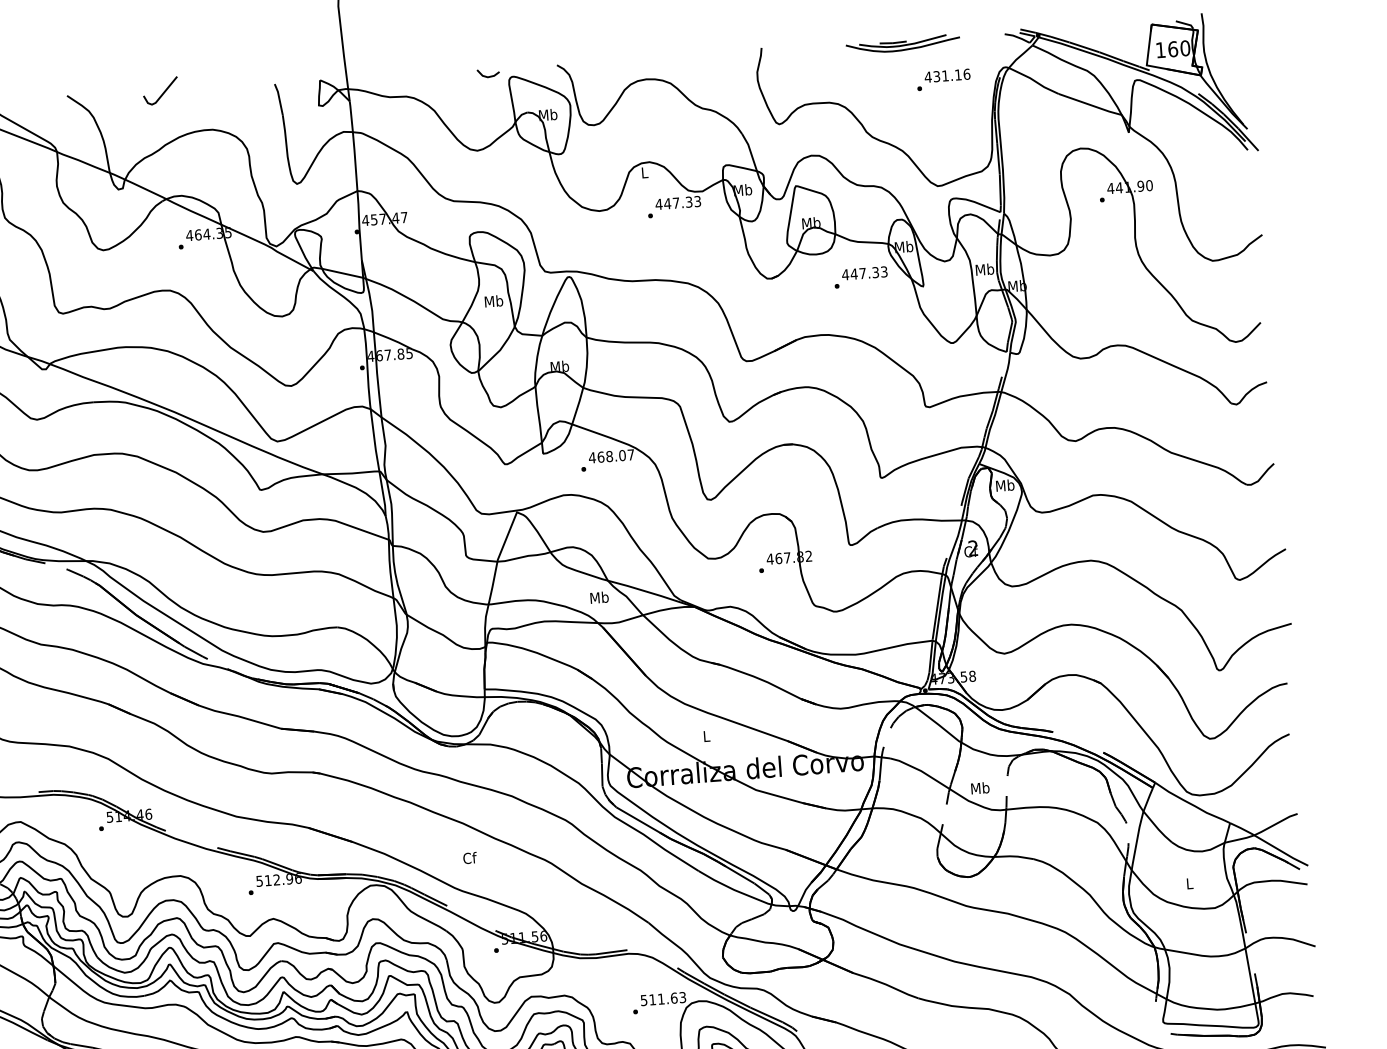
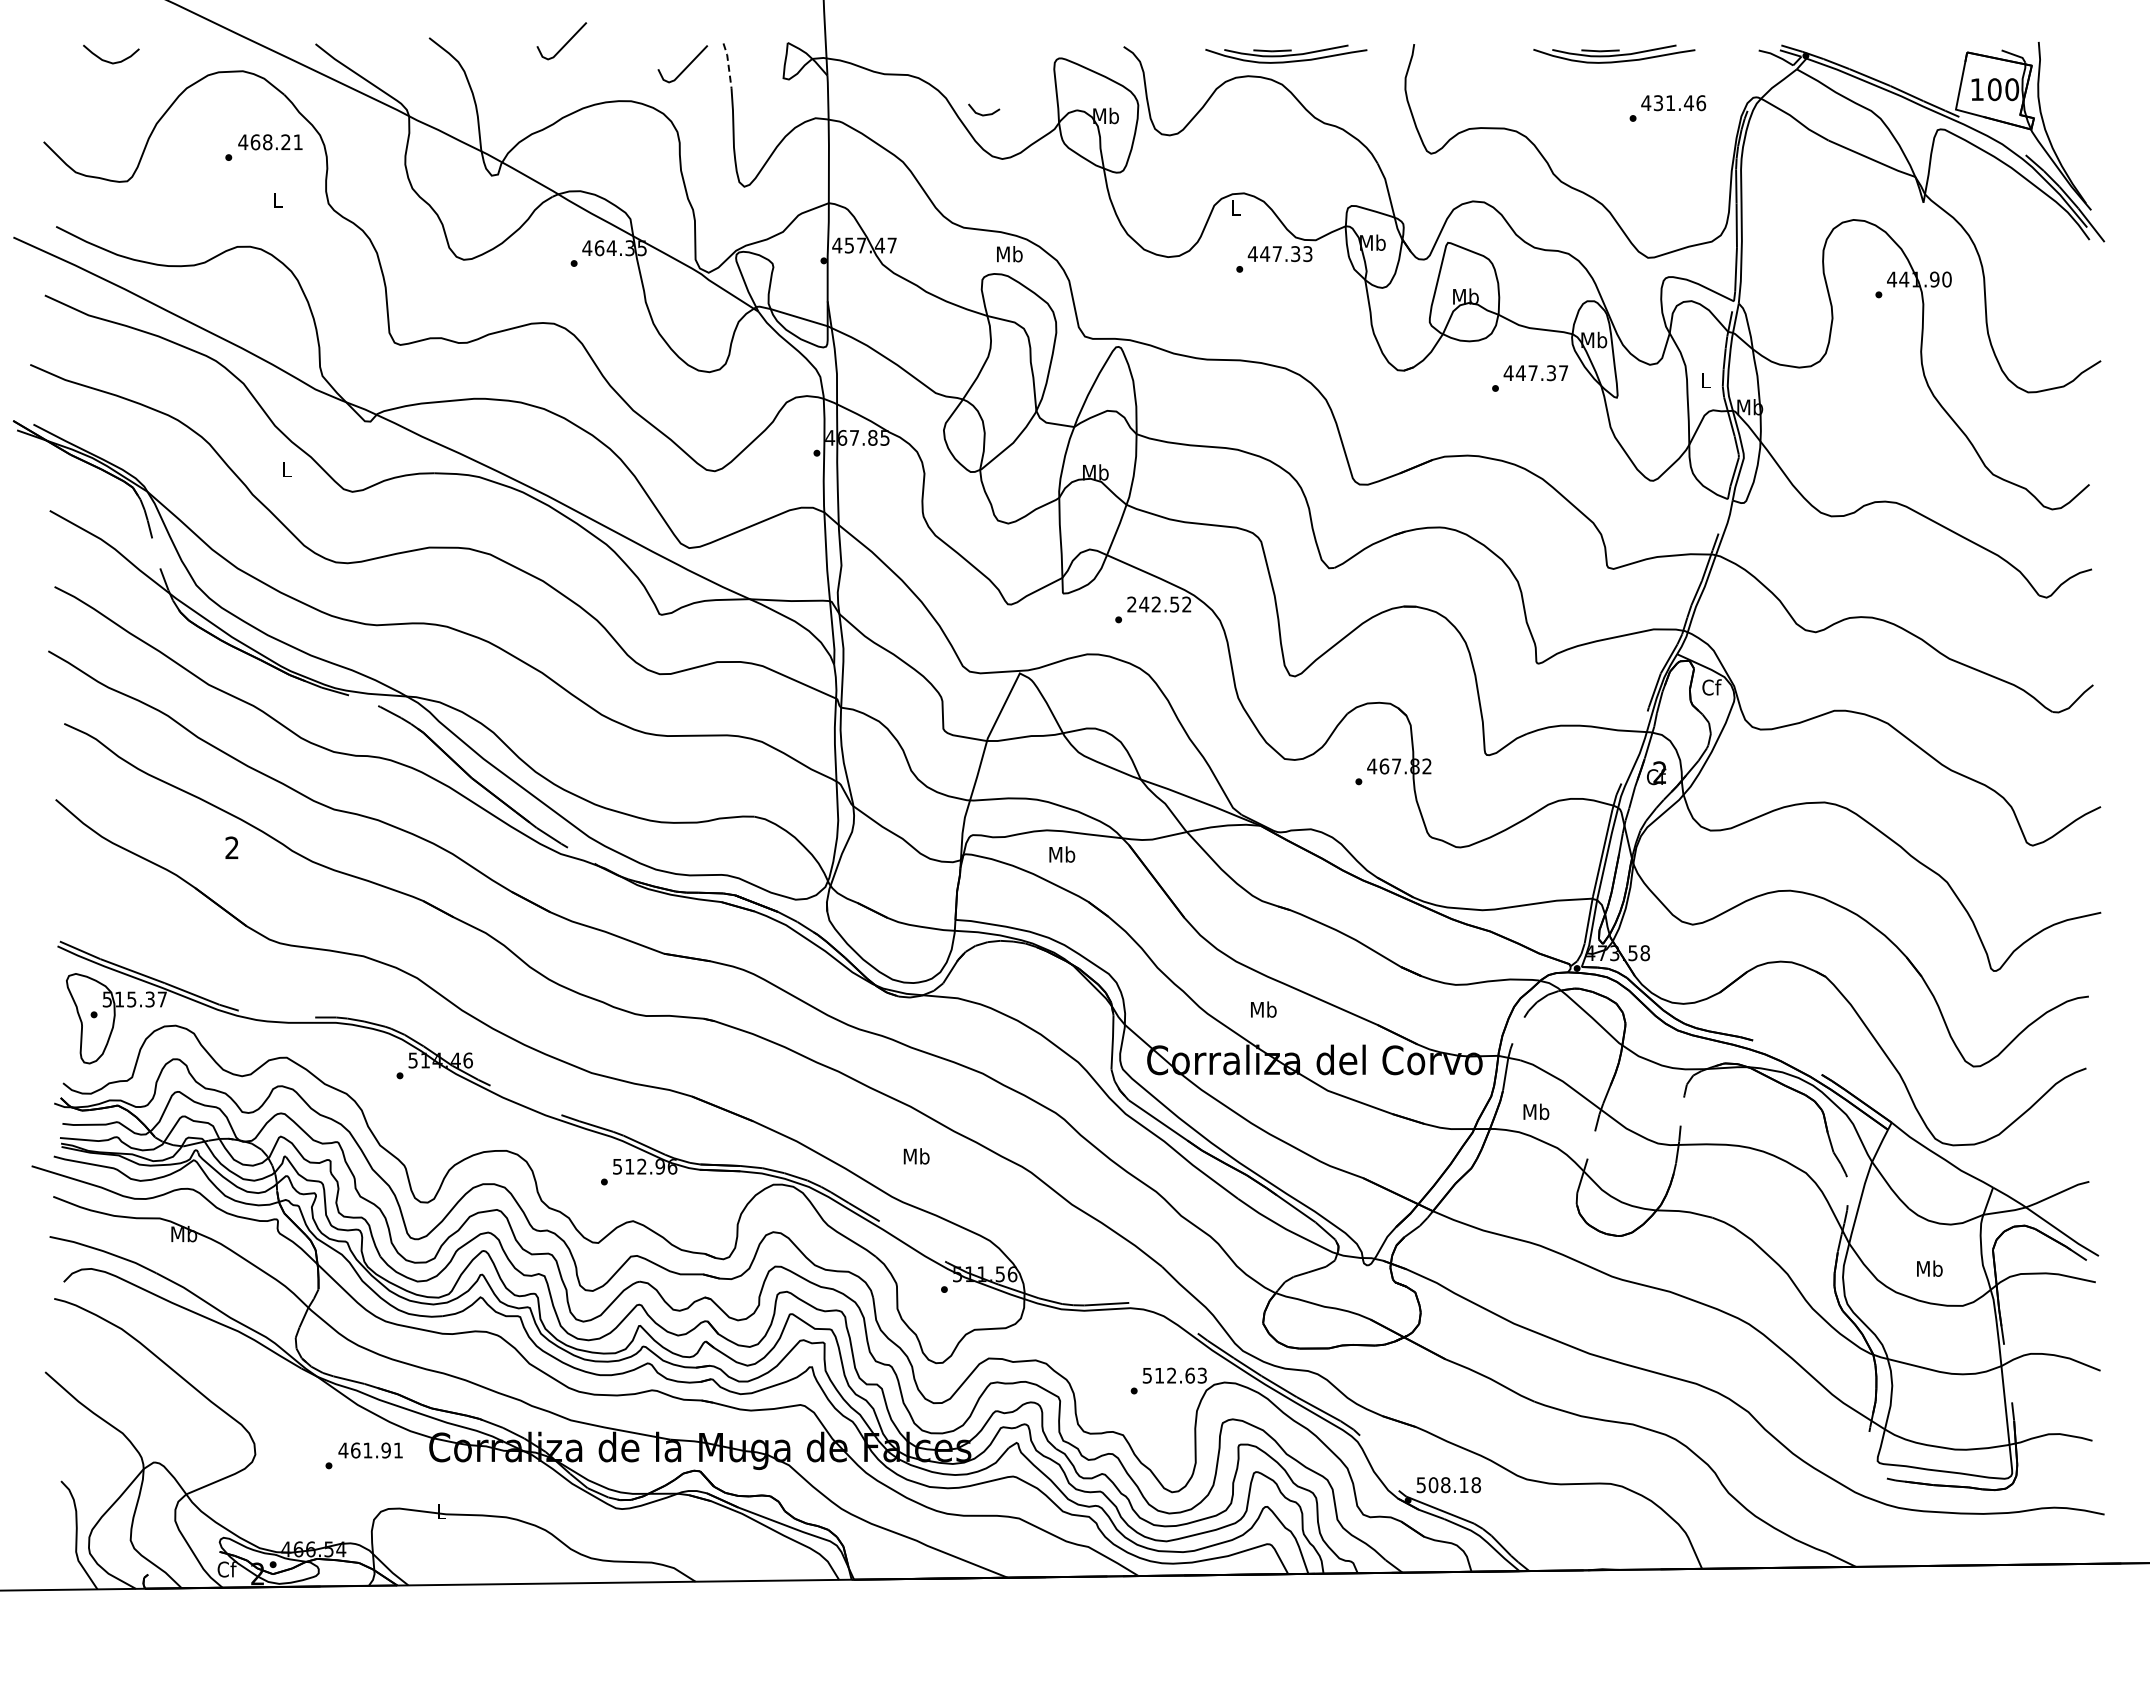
text: (1172, 49) -> (1994, 89), 160 -> 100
part: (672, 61) -> (1286, 53), added
text: (957, 74) -> (1688, 102), 431.16 -> 431.46
line: (491, 75) -> (987, 113), moved
line: (279, 99) -> (728, 65), solid -> dashed
line: (249, 103) -> (685, 67), added
text: (984, 269) -> (1705, 380), Mb -> L
text: (884, 272) -> (1563, 373), 447.33 -> 447.37
text: (493, 301) -> (1009, 254), moved
text: (611, 456) -> (1158, 604), 468.07 -> 242.52
text: (1005, 485) -> (1711, 687), Mb -> Cf
text: (599, 597) -> (1062, 854), moved
text: (706, 736) -> (1263, 1009), L -> Mb
text: (980, 787) -> (1536, 1111), moved
text: (469, 858) -> (916, 1156), Cf -> Mb
text: (1189, 883) -> (1929, 1268), L -> Mb
text: (661, 999) -> (1171, 1375), 511.63 -> 512.63

